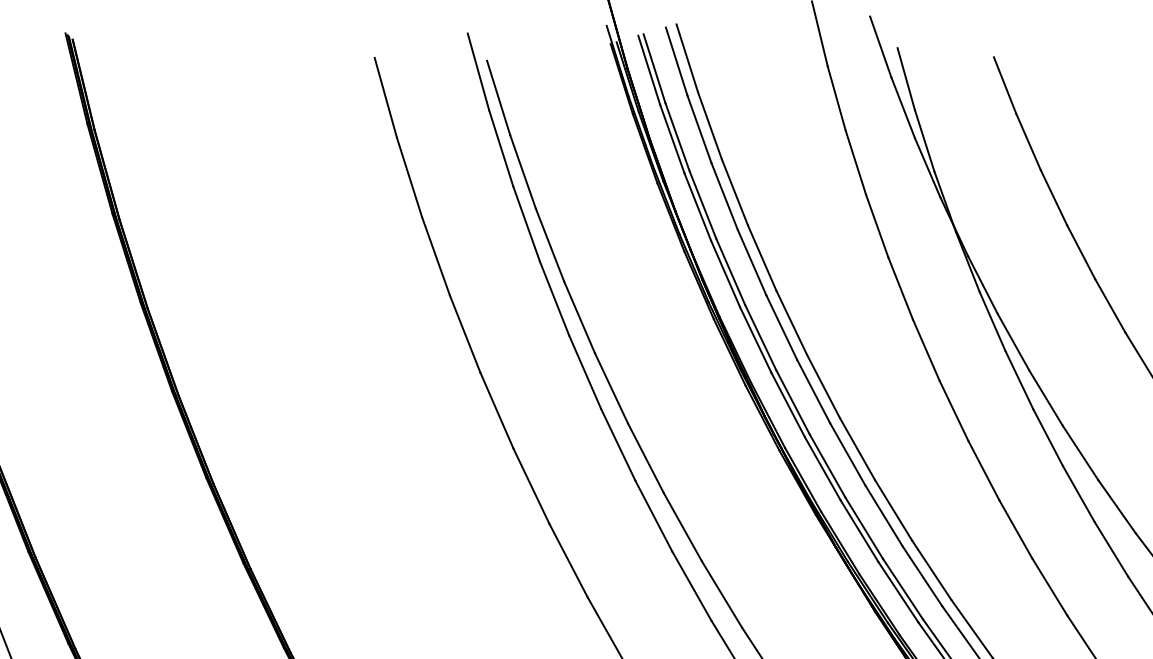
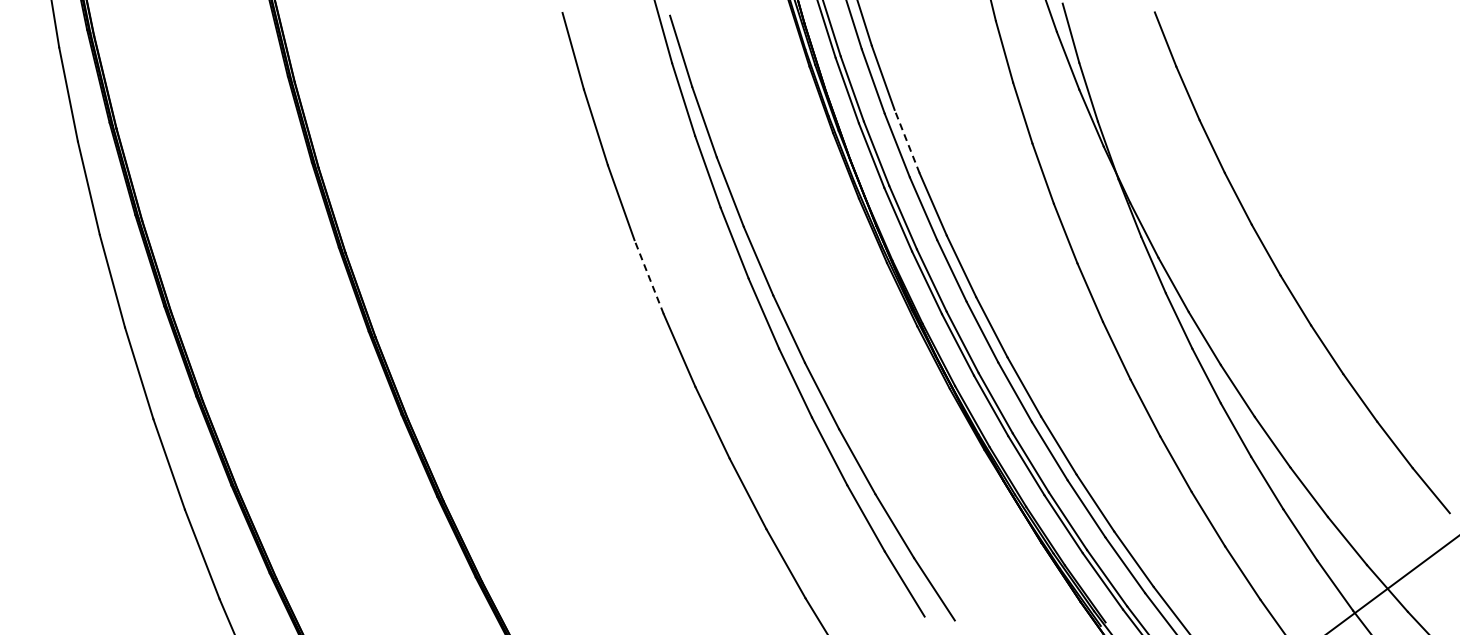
line: (734, 192) -> (906, 141), solid -> dashed
line: (465, 334) -> (649, 277), solid -> dashed

